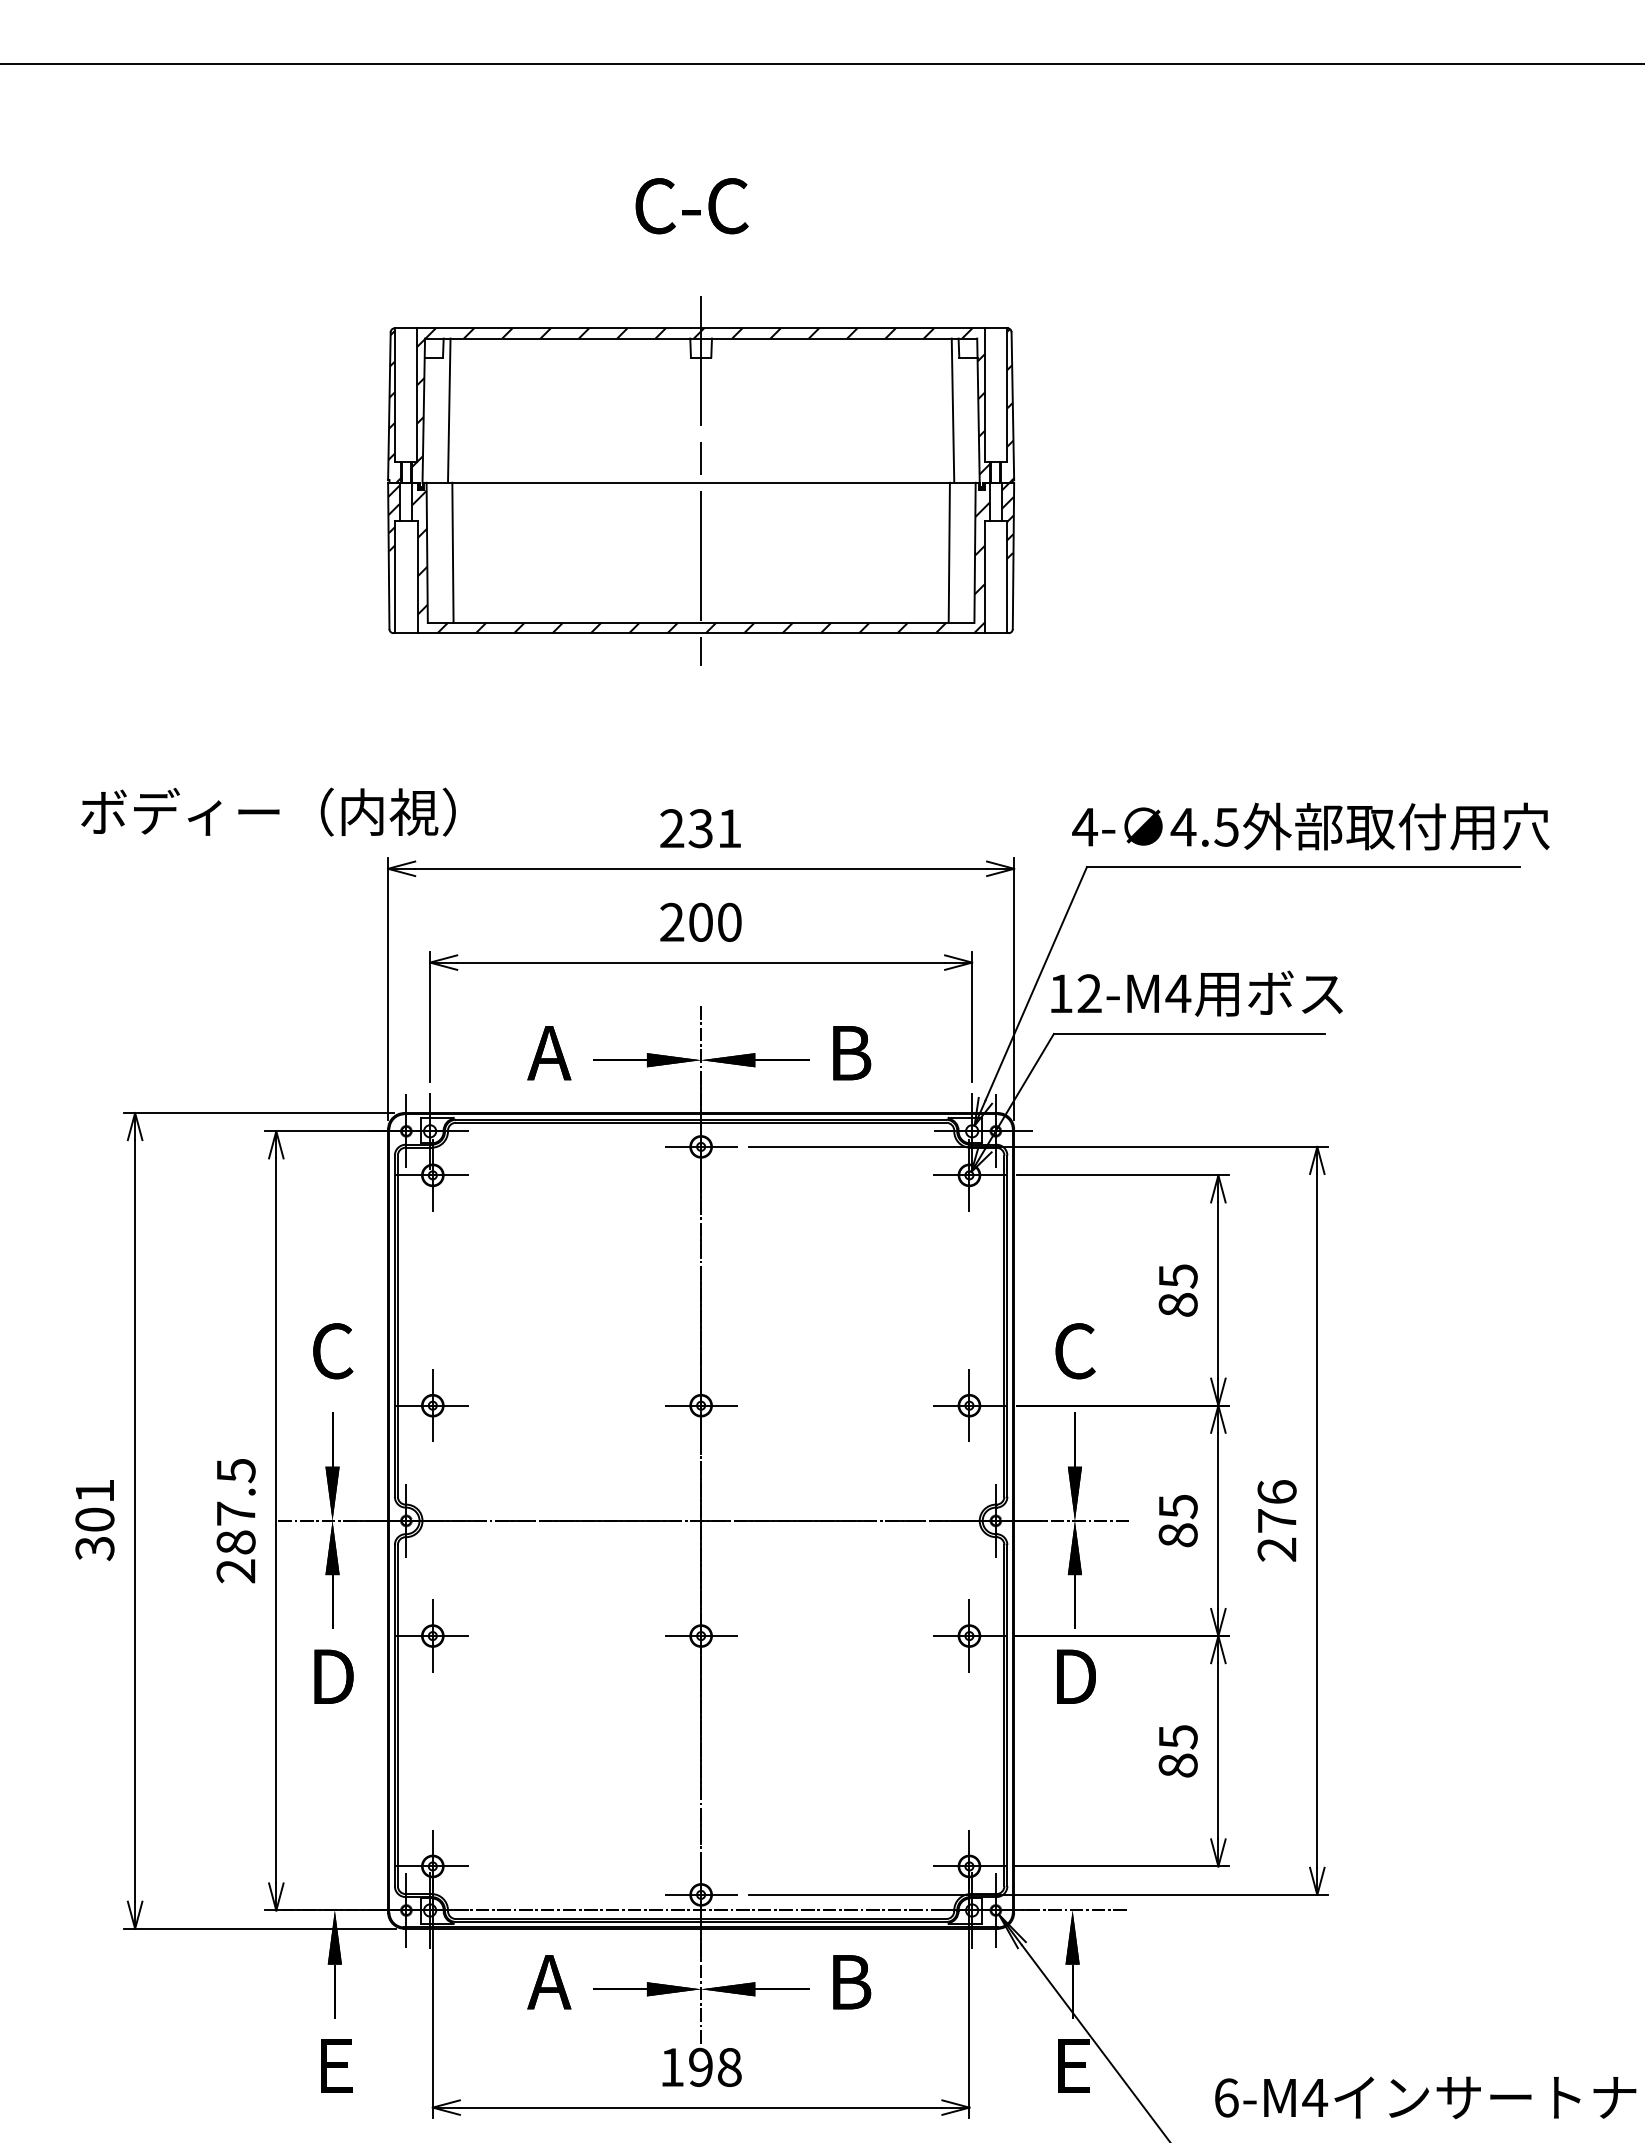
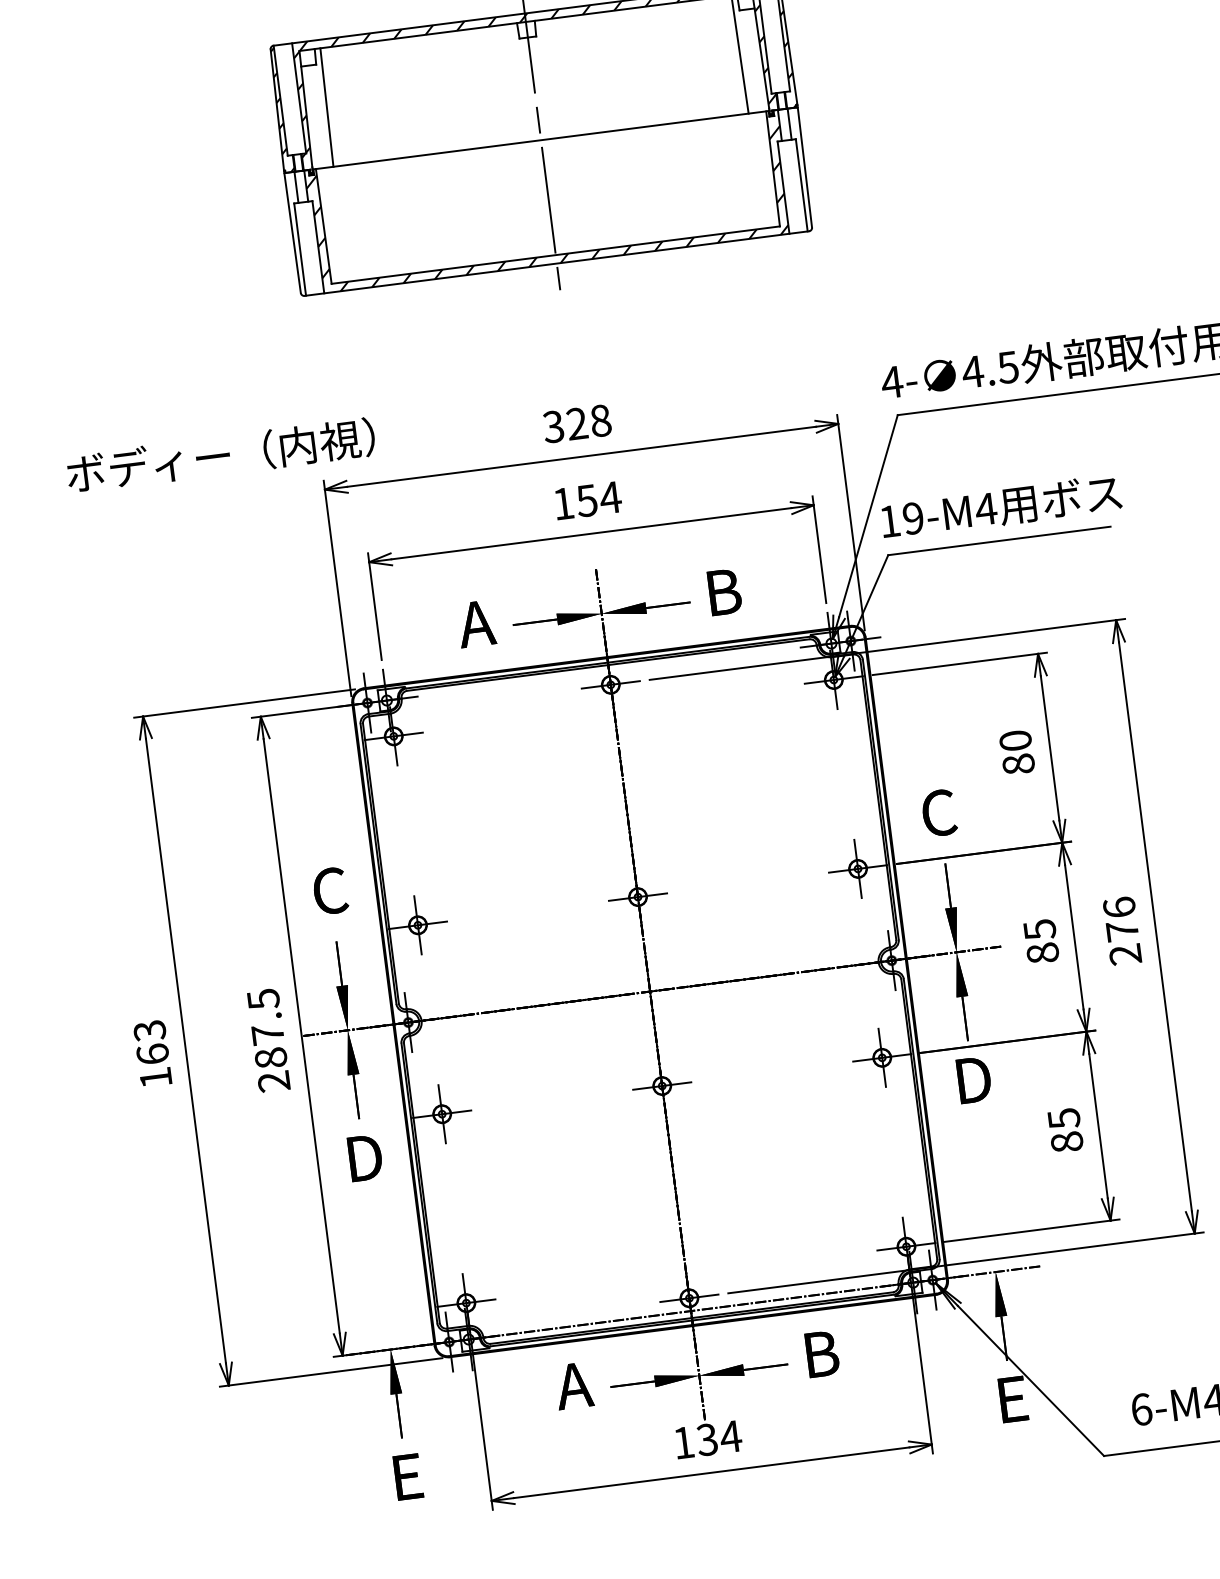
hatch: (1007, 520) -> (796, 138), removed
hatch: (394, 524) -> (293, 206), removed
line: (452, 552) -> (344, 223), removed
line: (948, 552) -> (751, 171), removed
text: (700, 828) -> (576, 423), 231 -> 328
text: (701, 921) -> (587, 499), 200 -> 154
text: (1089, 993) -> (913, 518), 12-M4 -> 19-M4
text: (1177, 1276) -> (1015, 741), 85 -> 80
text: (94, 1520) -> (152, 1054), 301 -> 163
text: (715, 2067) -> (719, 1438), 198 -> 134

